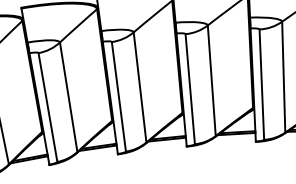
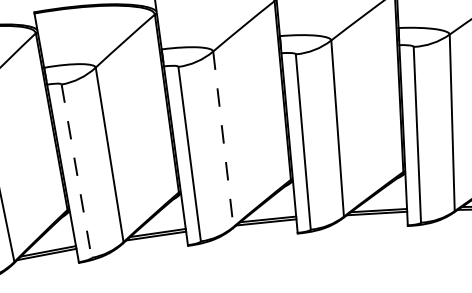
line: (140, 87) -> (224, 139), solid -> dashed
line: (48, 108) -> (77, 172), solid -> dashed

